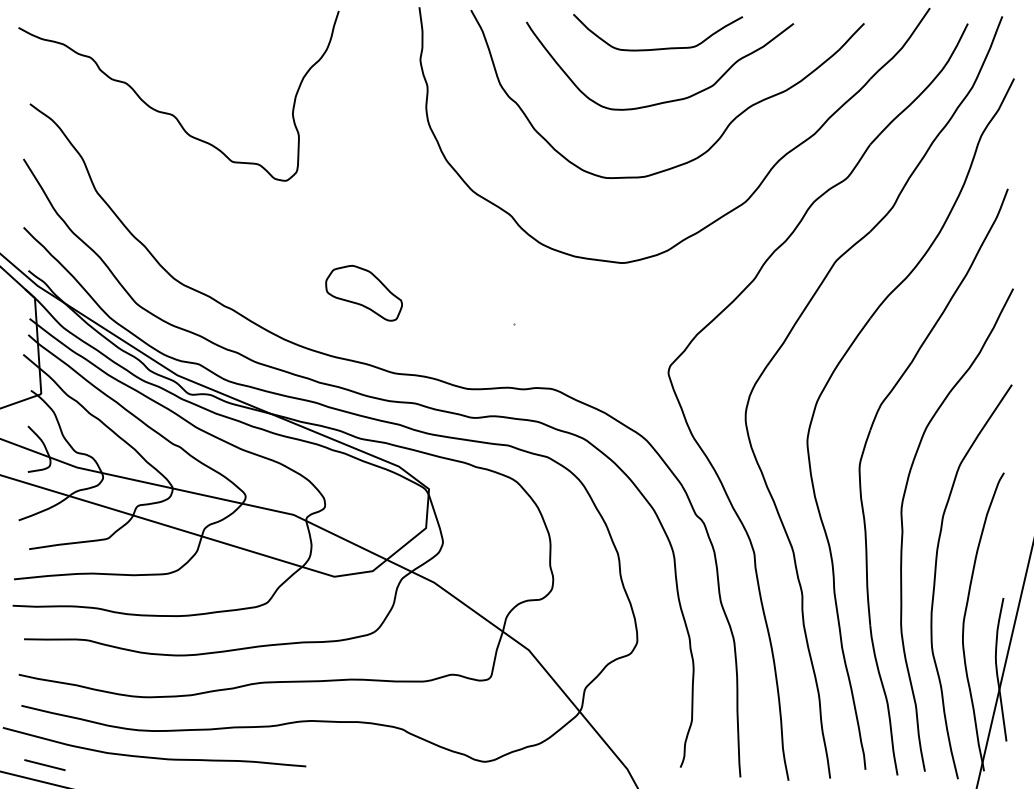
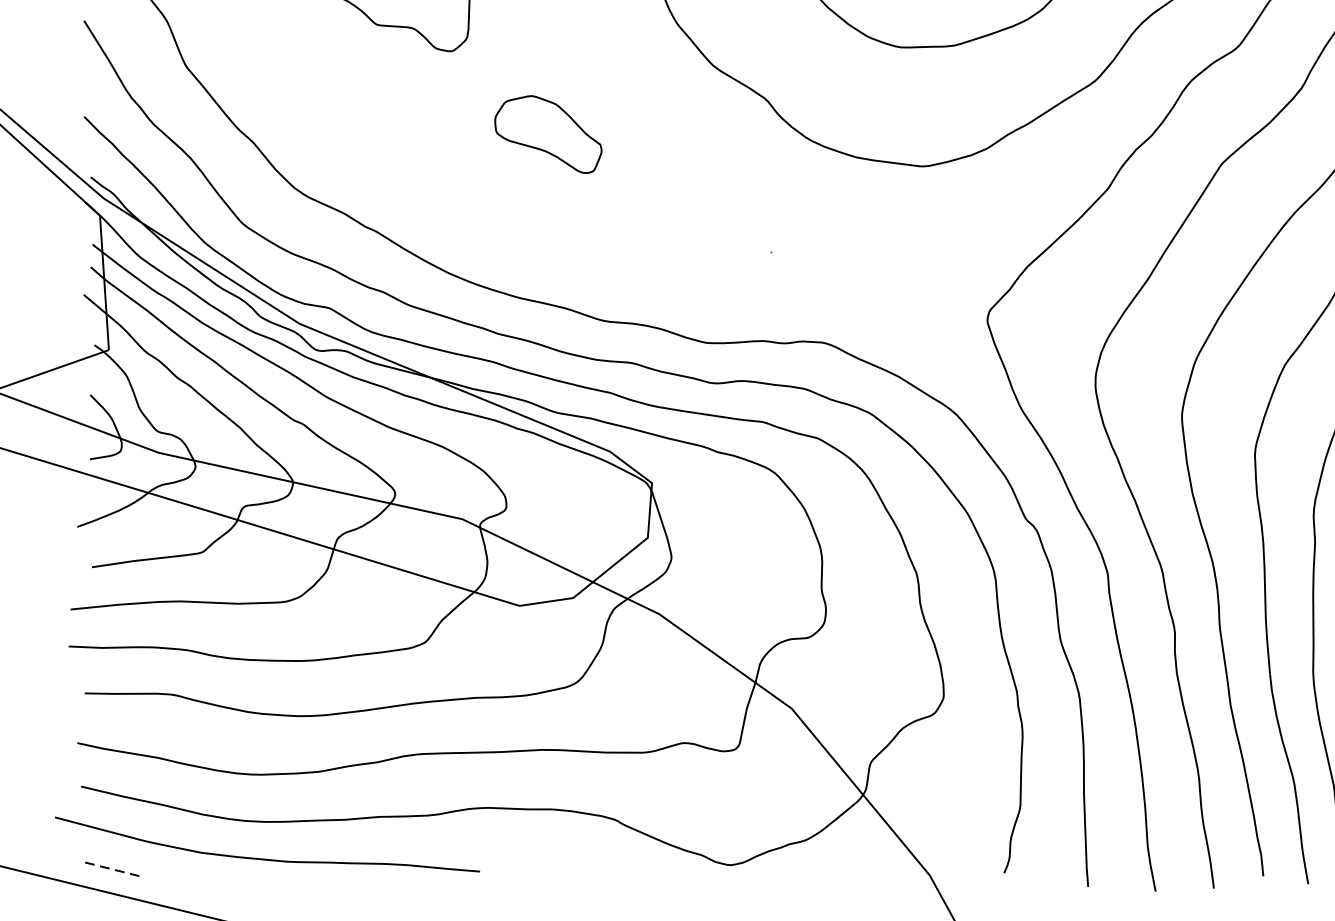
part: (363, 292) -> (547, 133), moved
line: (45, 765) -> (114, 870), solid -> dashed

